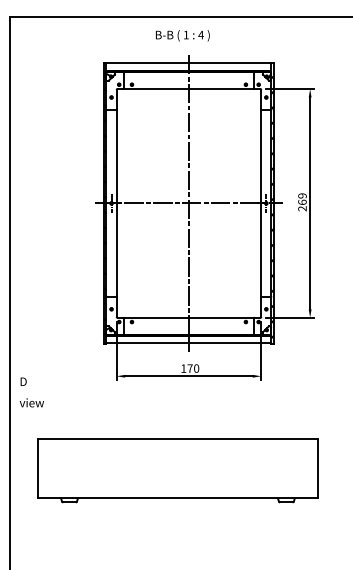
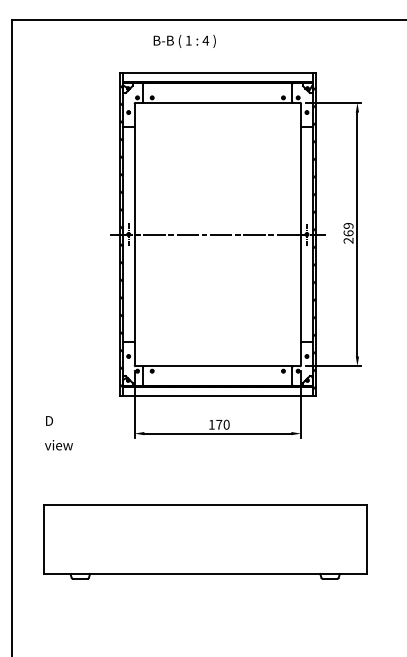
text: (182, 34) -> (184, 40), moved
line: (188, 203) -> (217, 234), removed
text: (31, 392) -> (58, 433), moved

